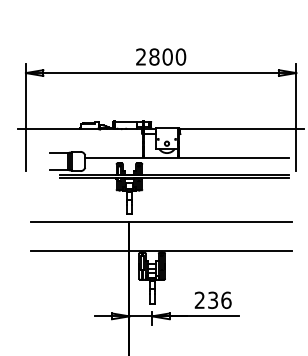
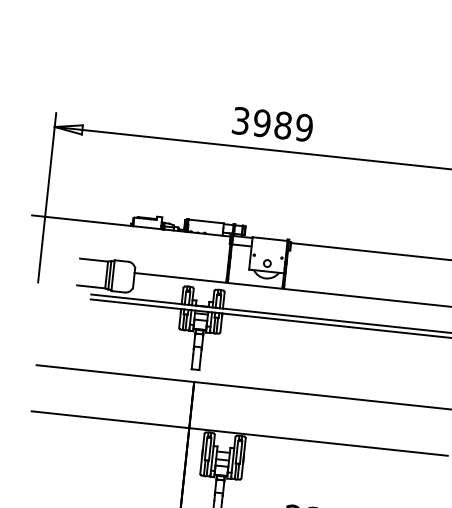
text: (161, 56) -> (273, 123), 2800 -> 3989

